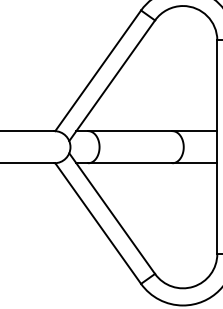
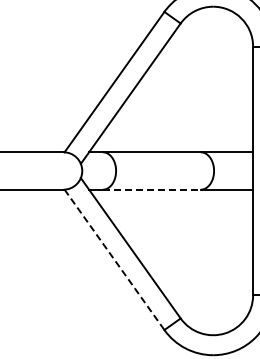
line: (129, 163) -> (151, 189), solid -> dashed
line: (98, 224) -> (114, 260), solid -> dashed

